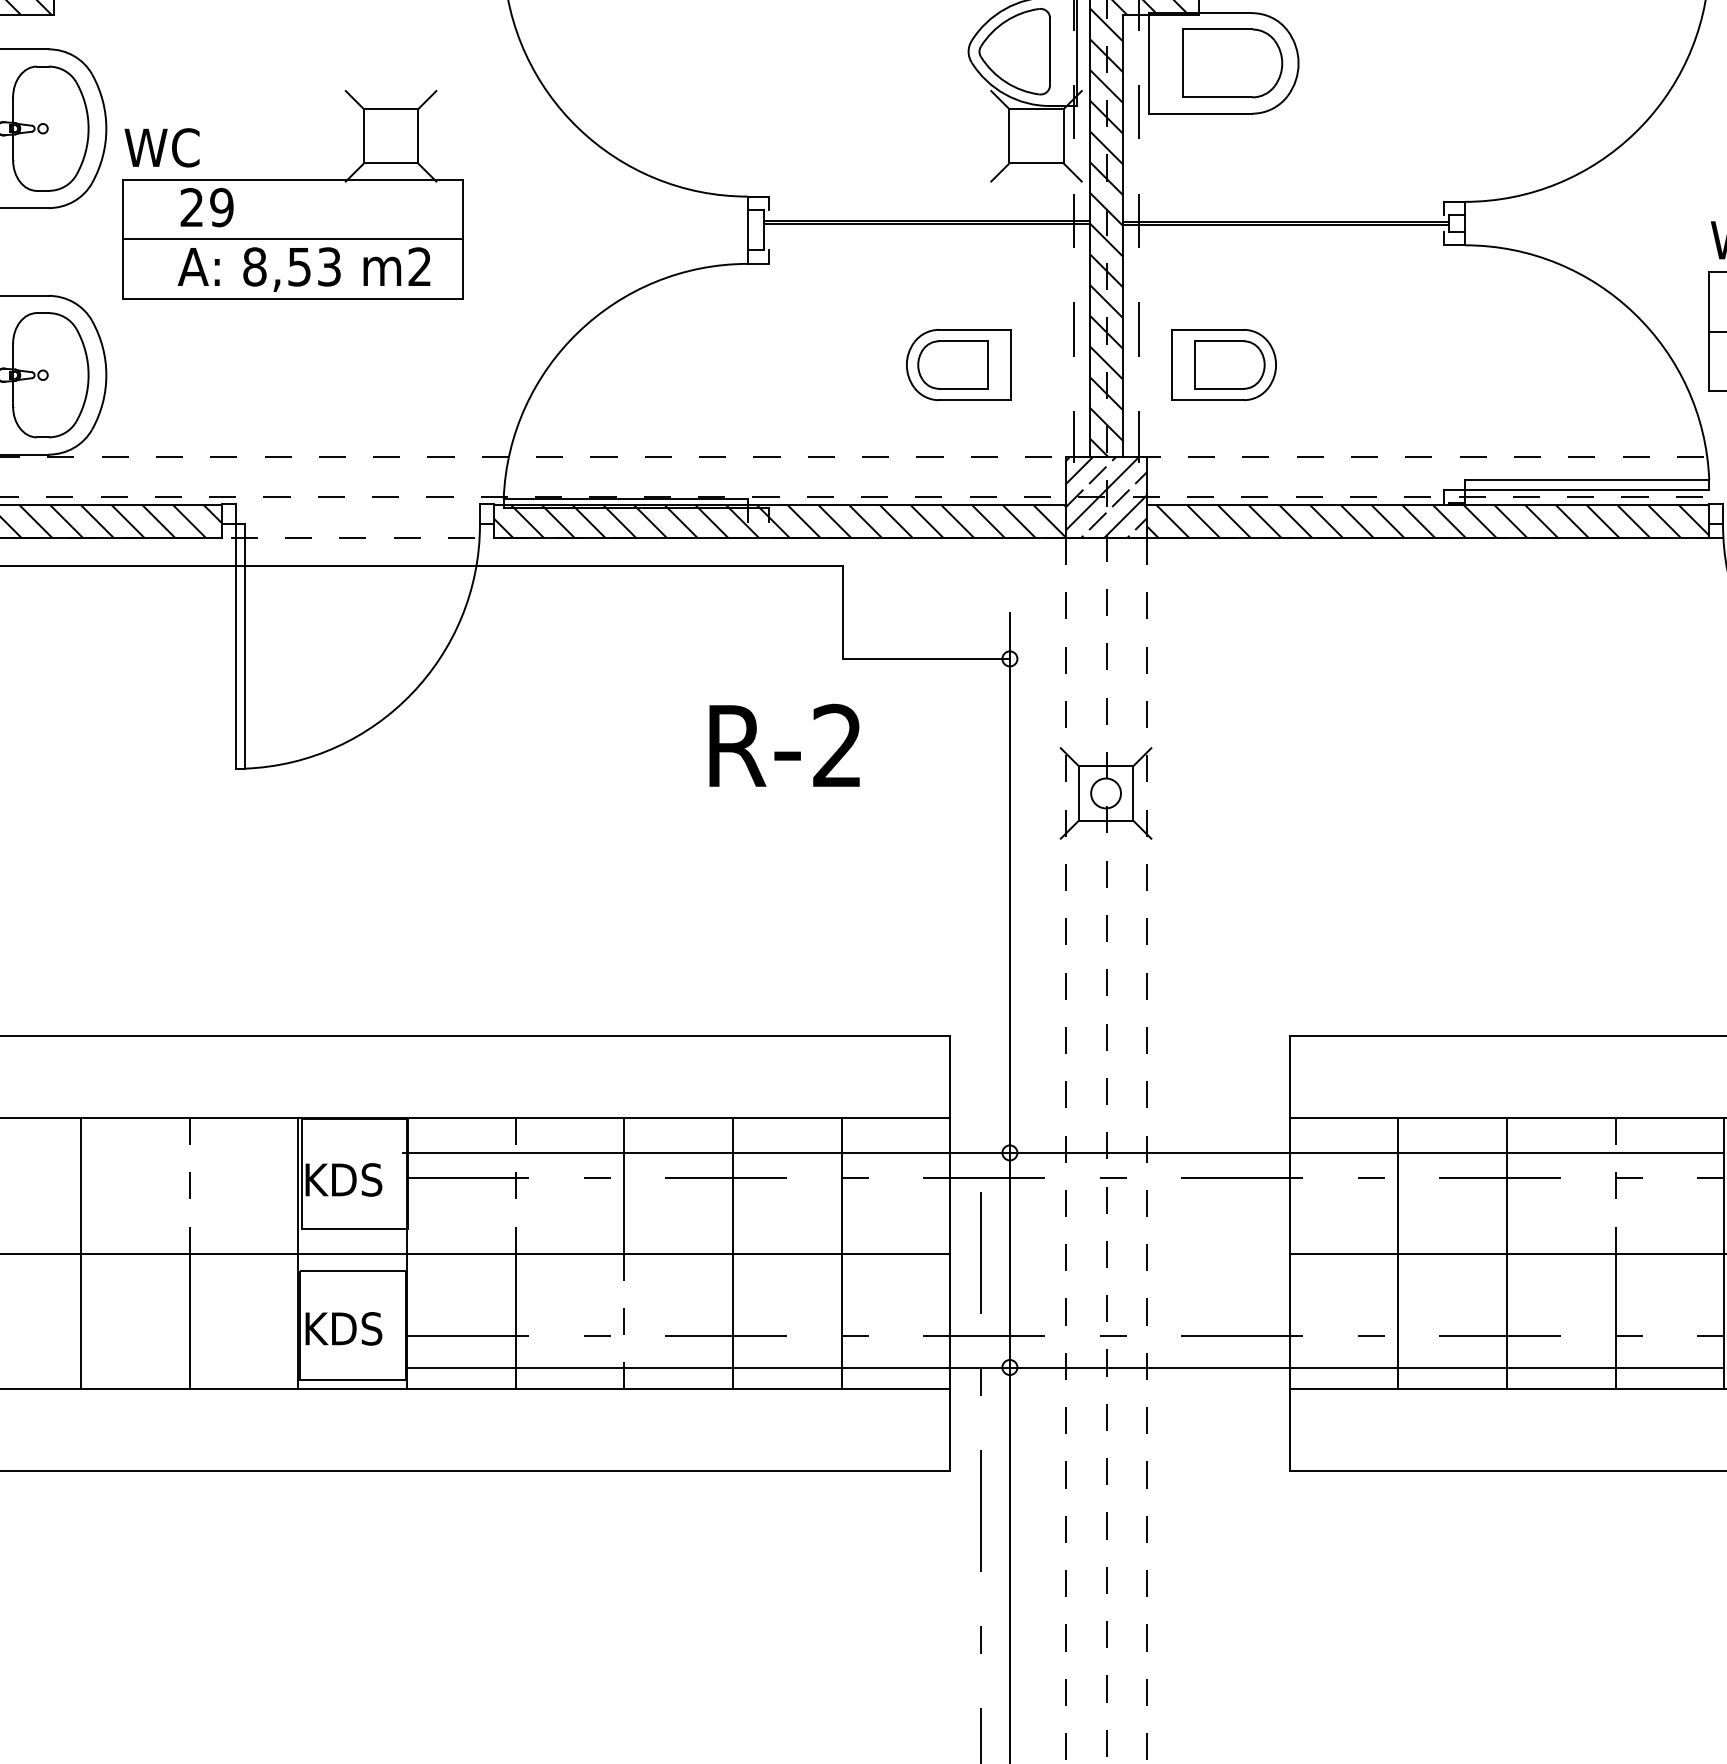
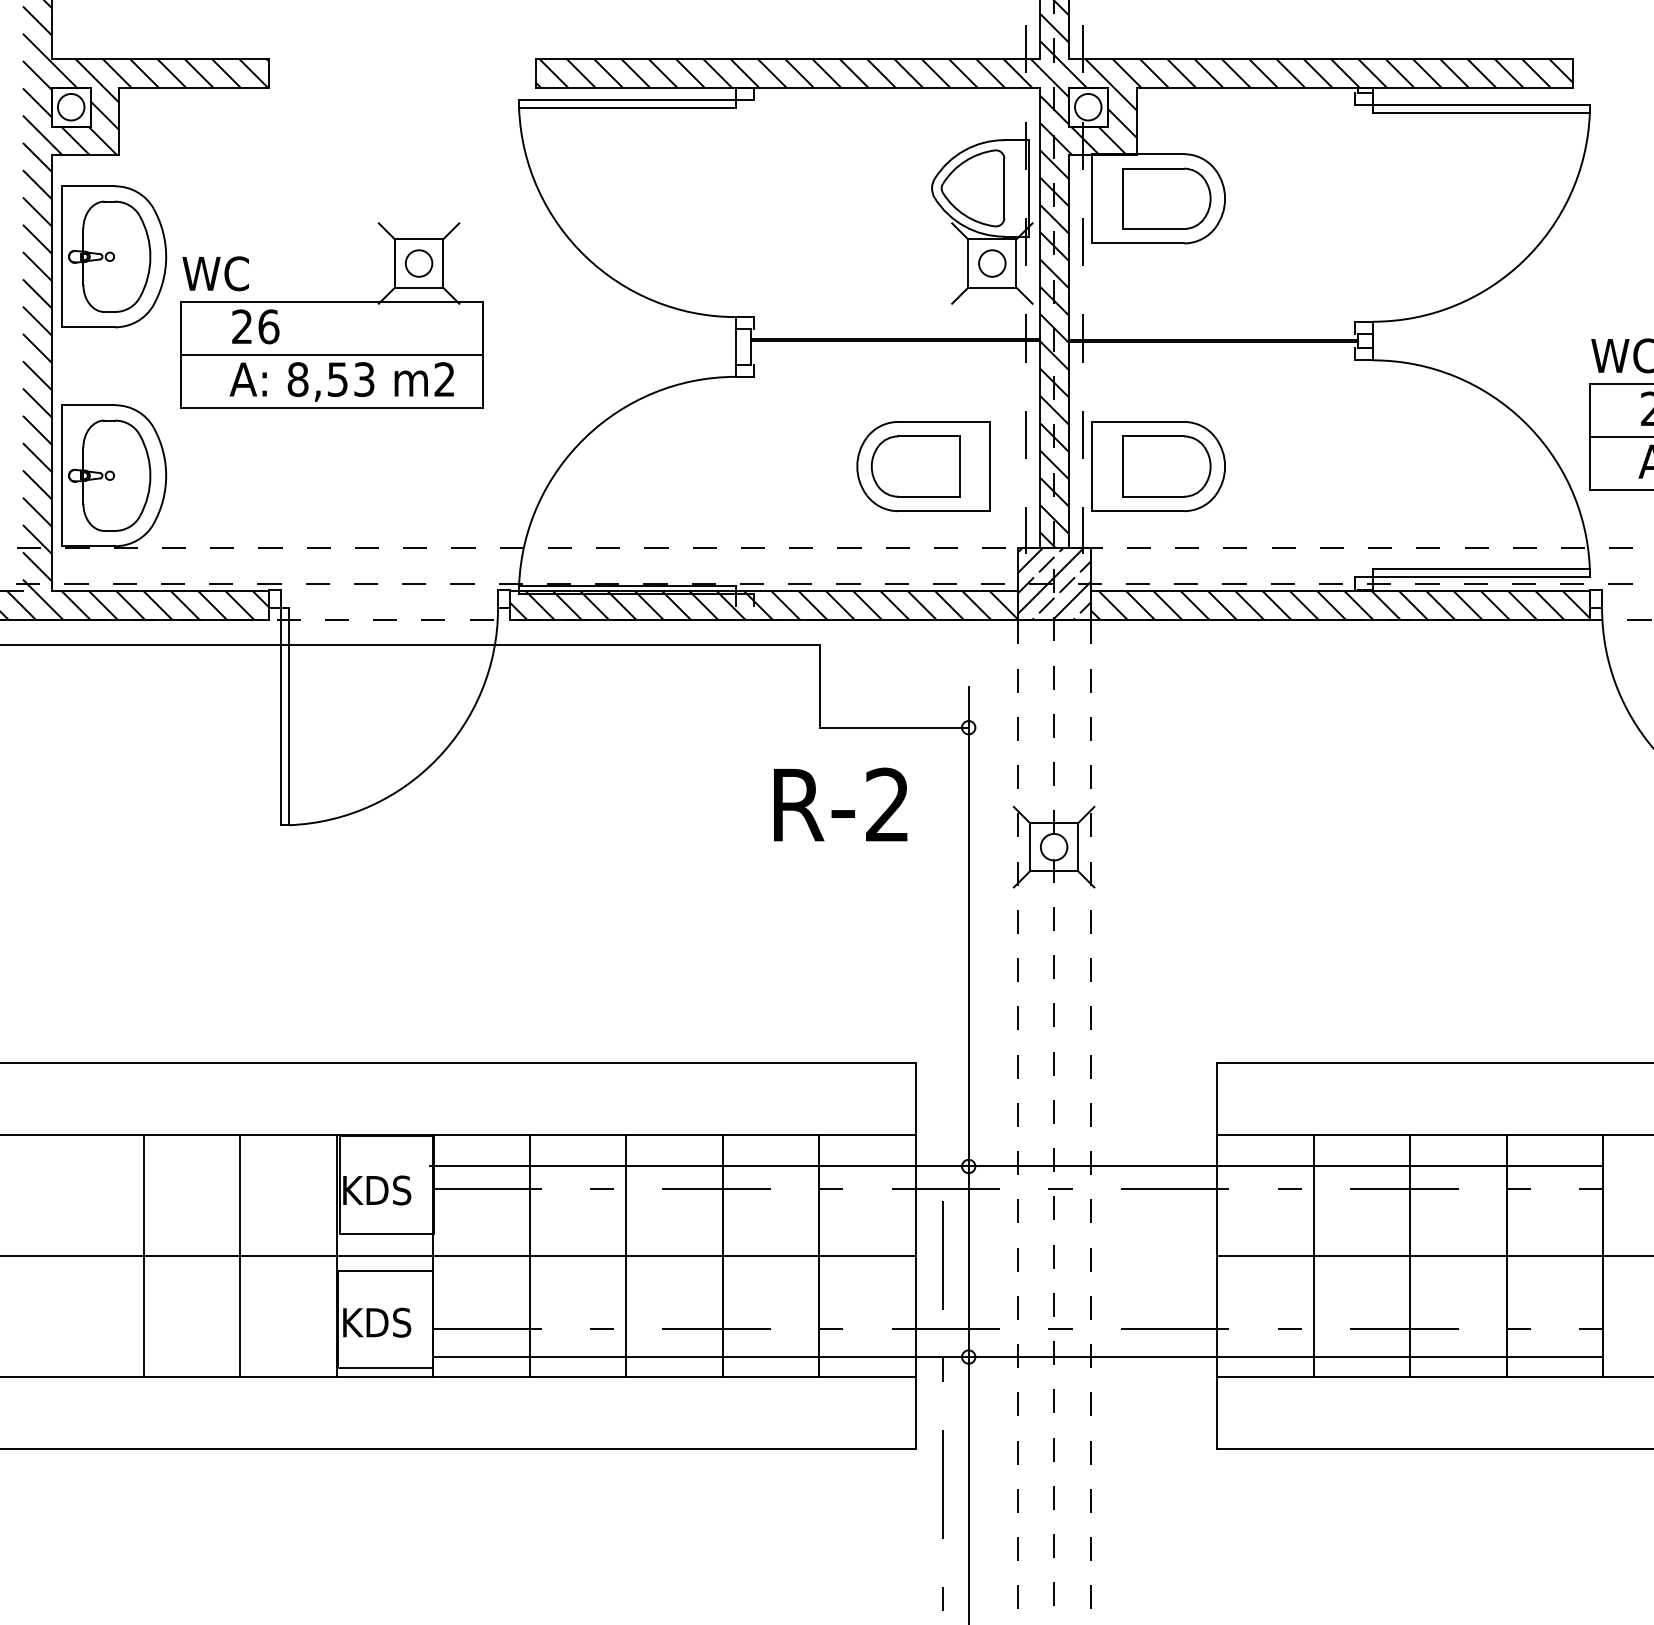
circle: (390, 136) -> (418, 263), added
circle: (1036, 136) -> (992, 263), added
text: (221, 207) -> (268, 326), 29 -> 26
part: (959, 364) -> (923, 466), size x1.43
part: (1223, 364) -> (1158, 466), size x1.43
text: (784, 745) -> (840, 804), moved
line: (190, 1185) -> (240, 1195), dashed -> solid
line: (515, 1185) -> (529, 1195), dashed -> solid
line: (1615, 1185) -> (1506, 1195), dashed -> solid
line: (624, 1320) -> (626, 1315), dashed -> solid

